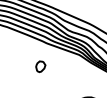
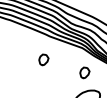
part: (81, 79) -> (84, 72), added

